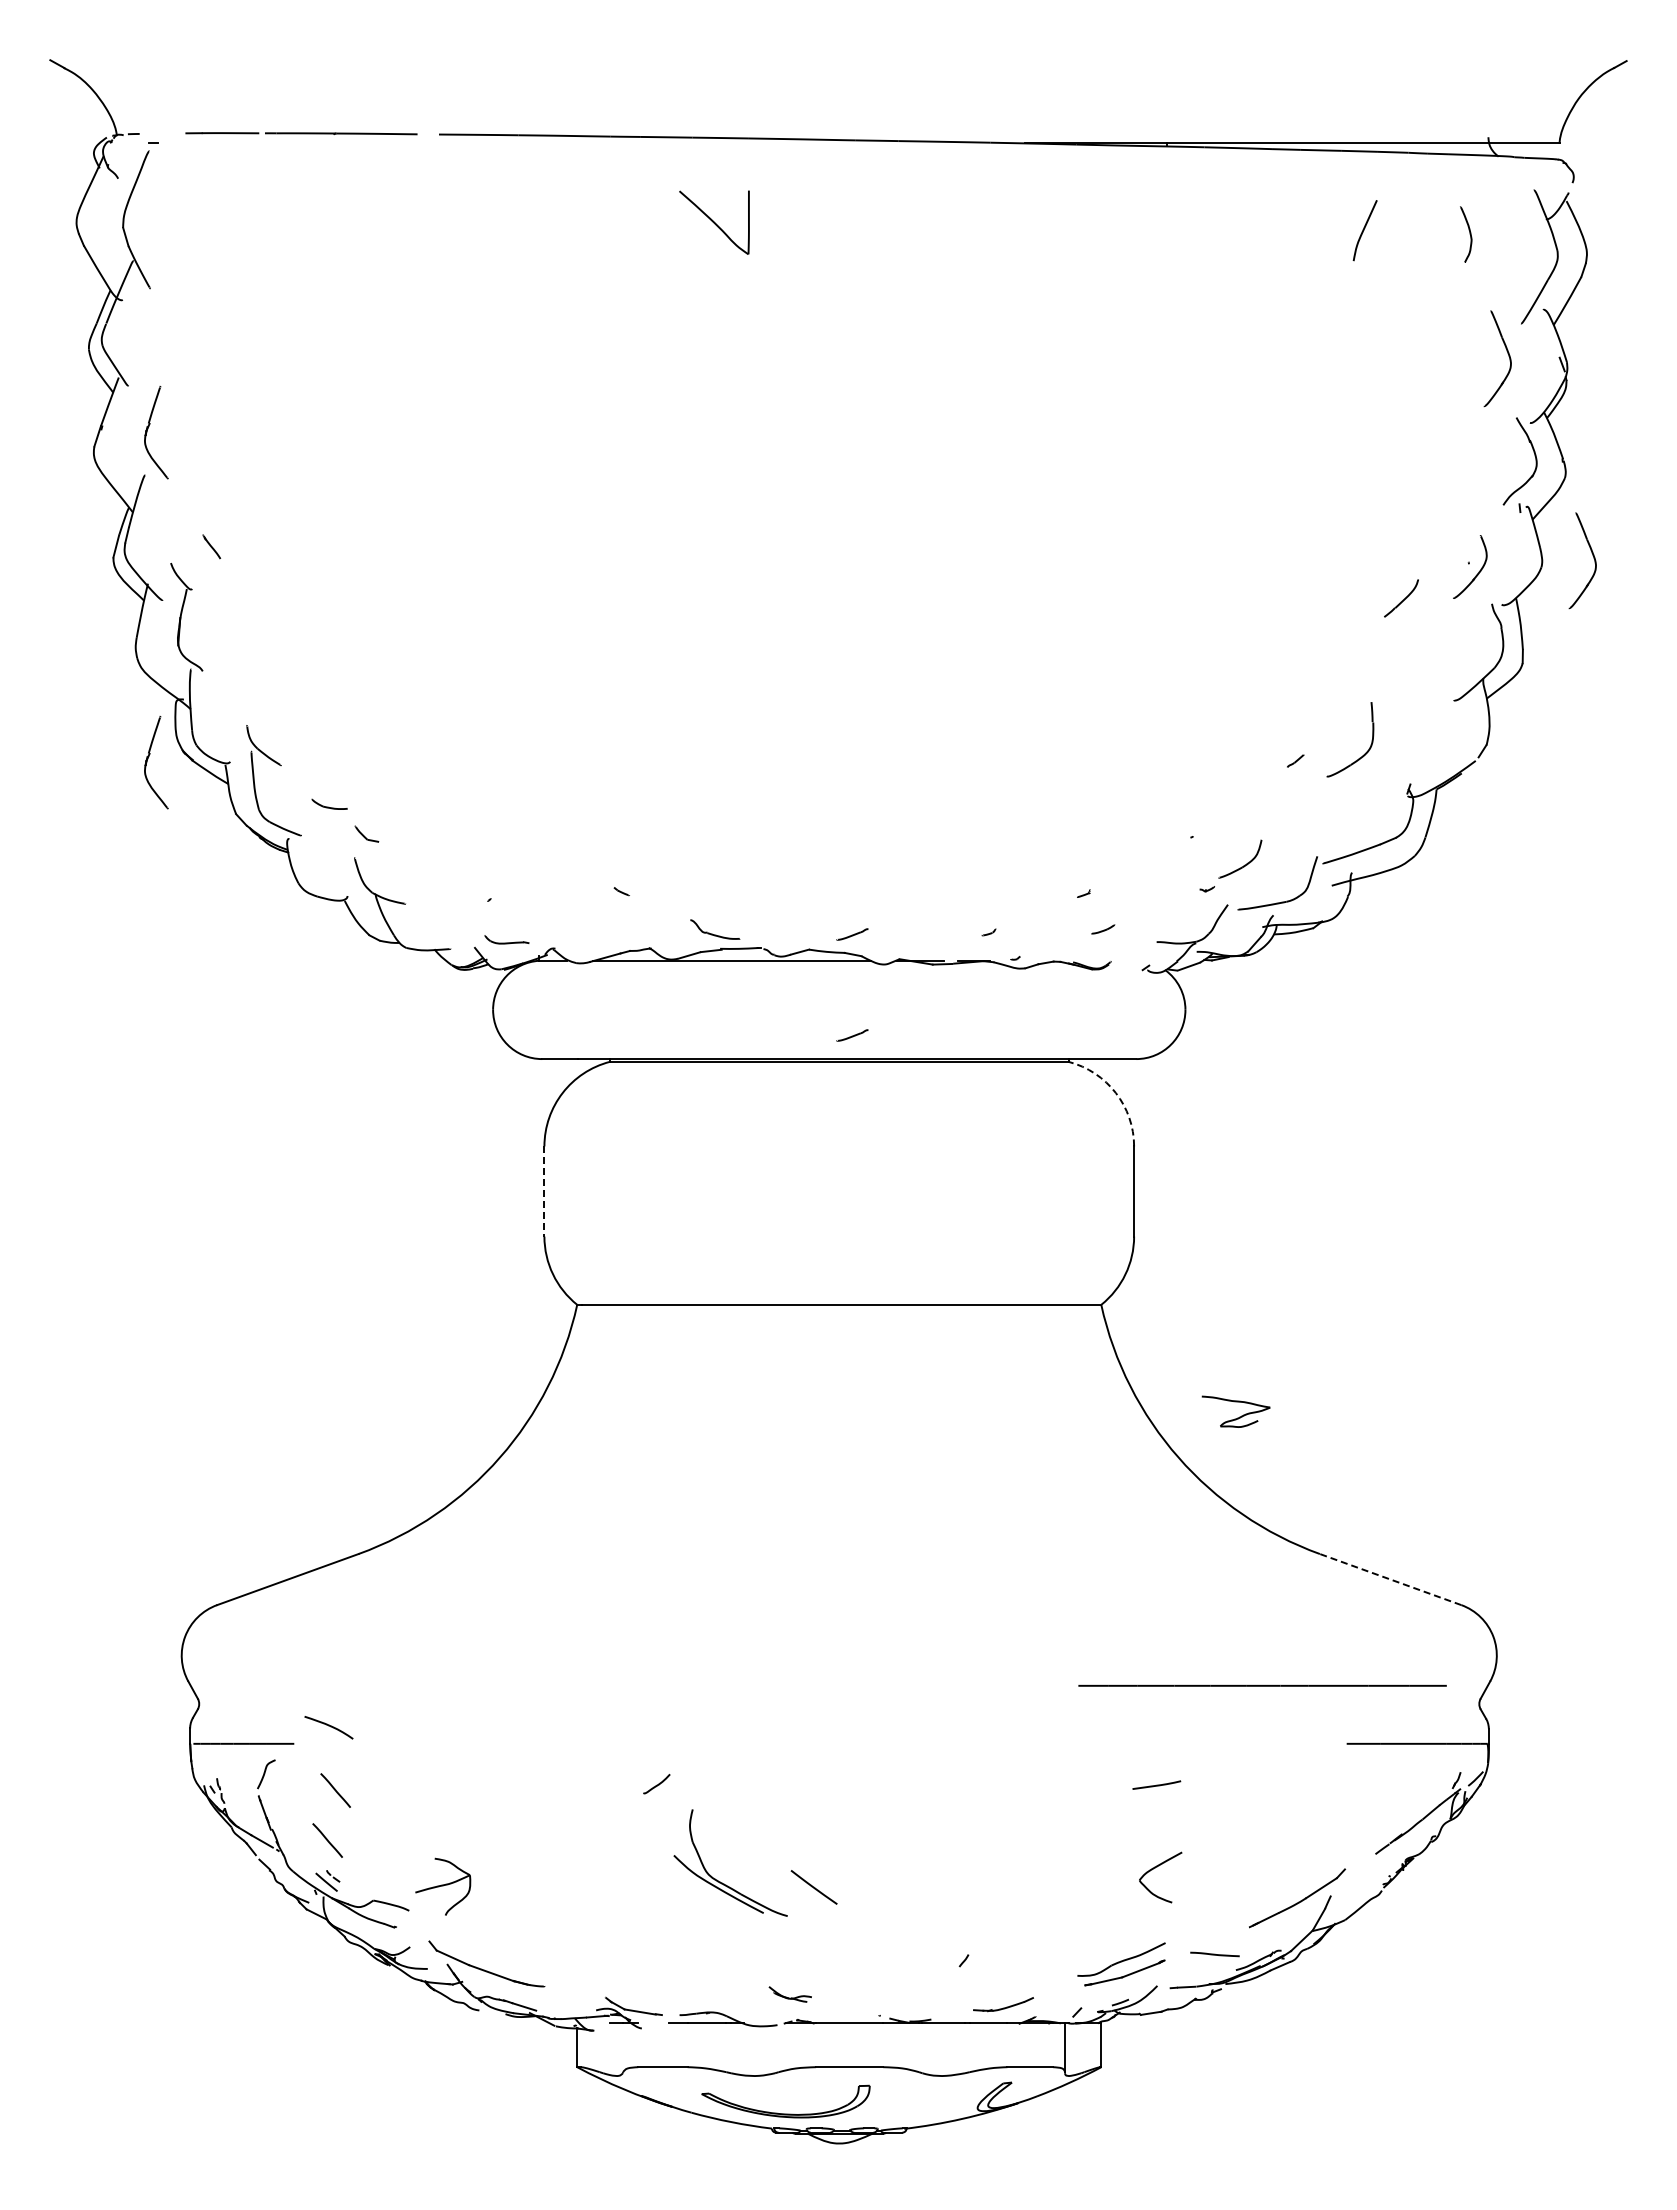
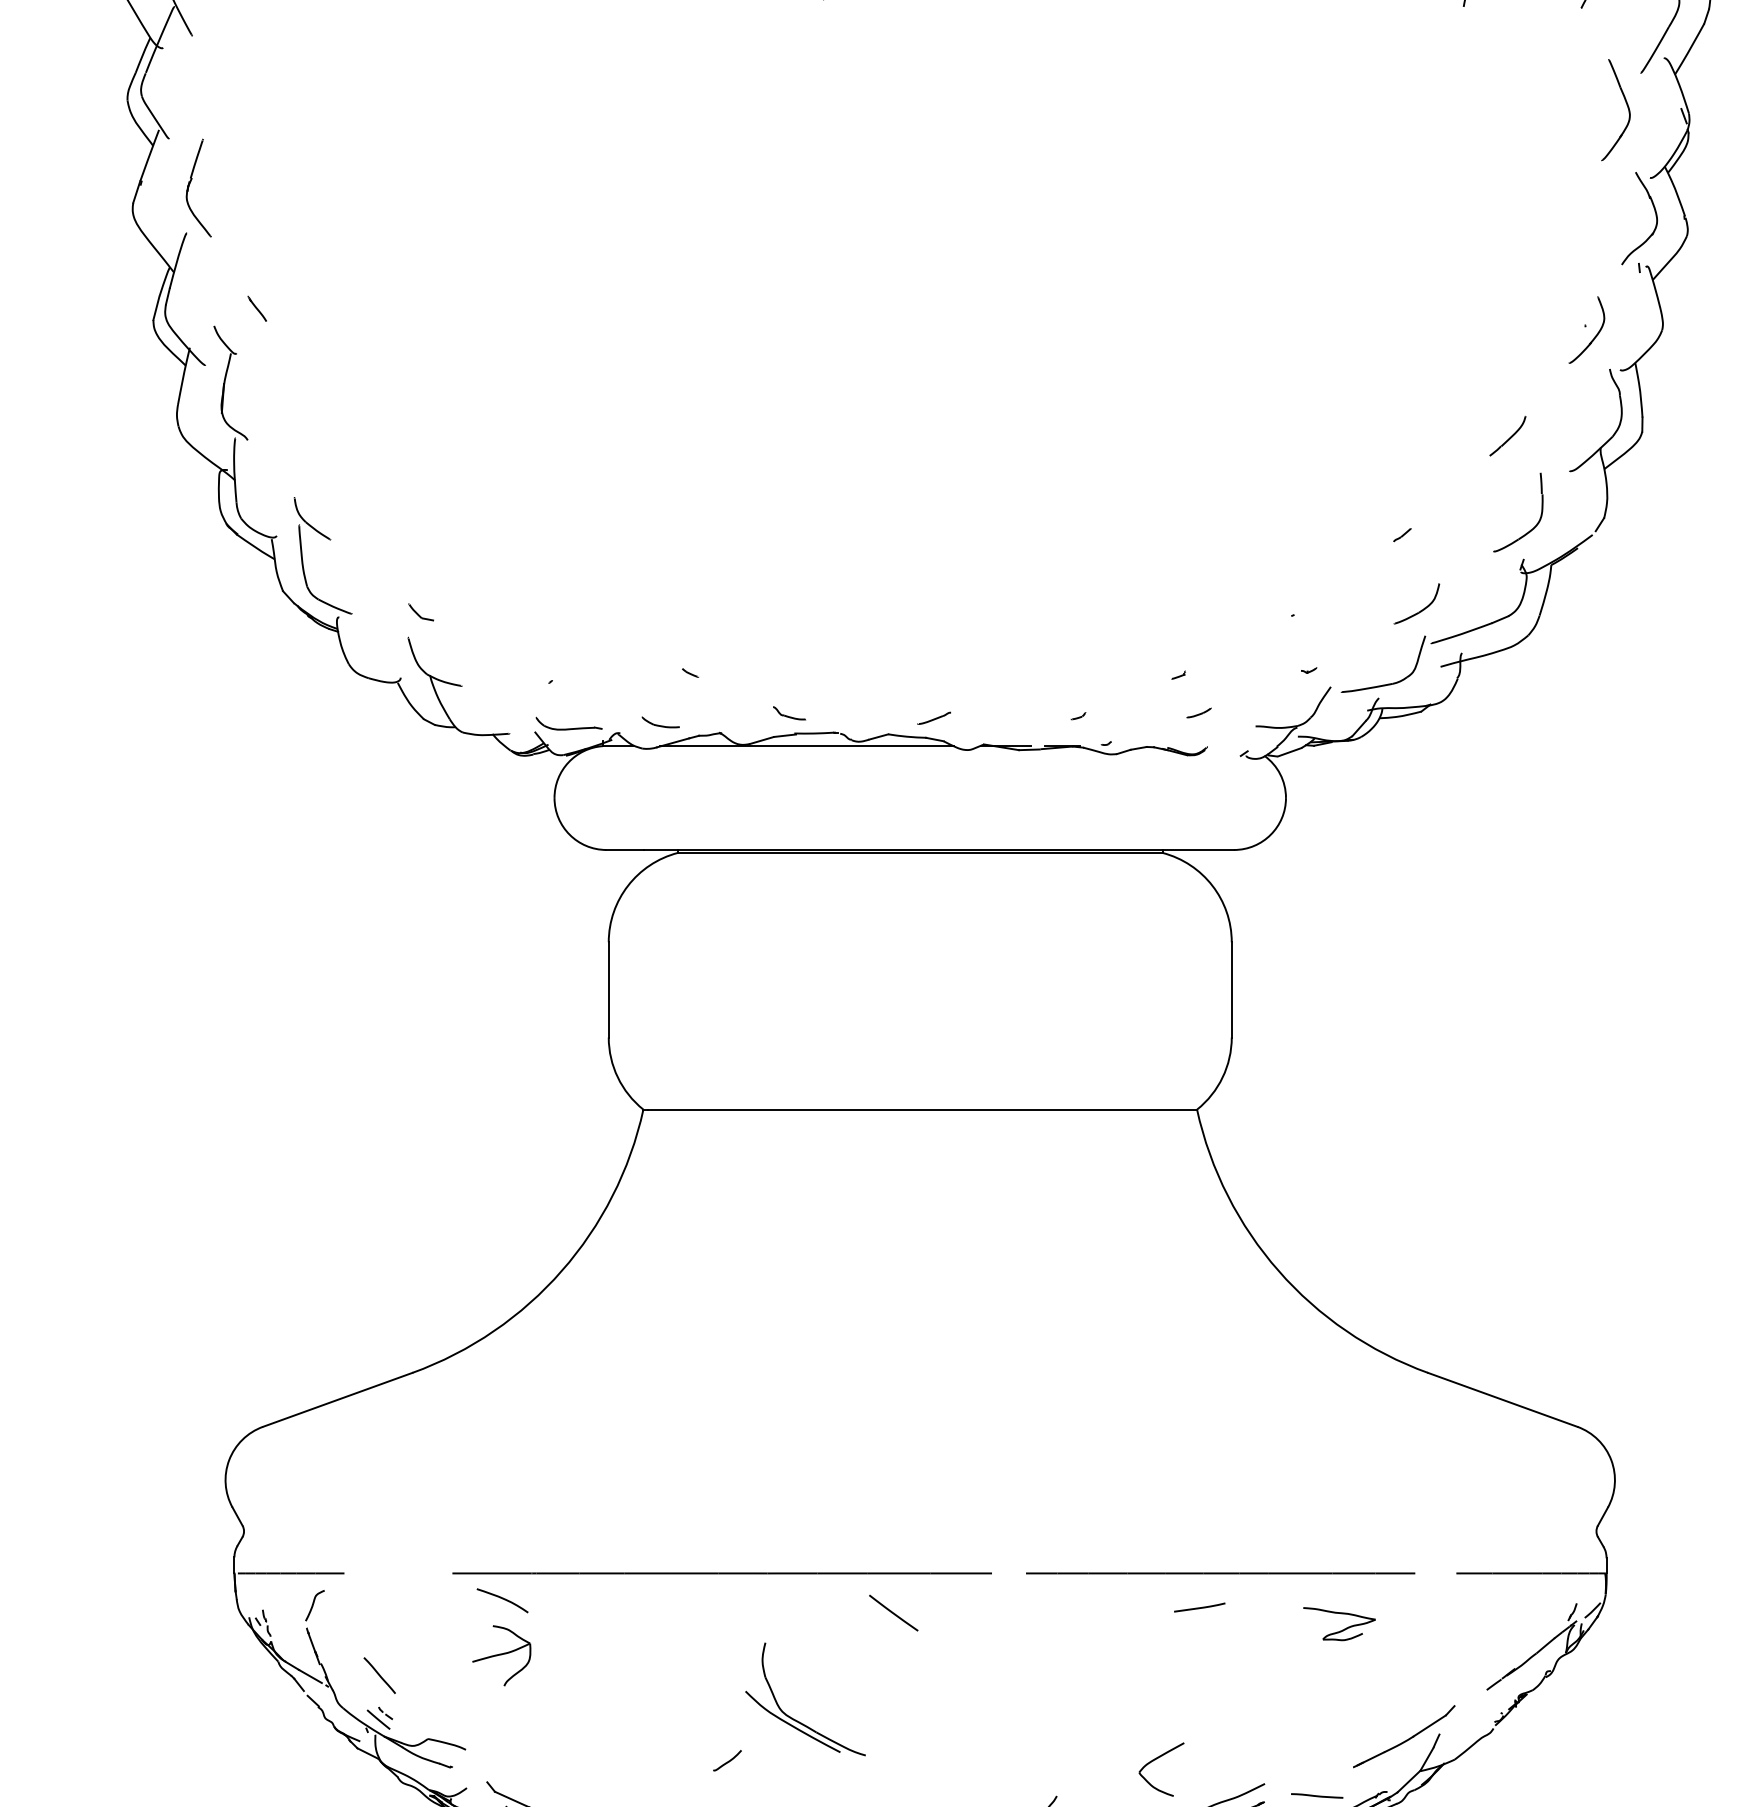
part: (1592, 555) -> (1716, 317), removed
part: (1401, 598) -> (1507, 436), moved
part: (1364, 753) -> (1533, 527), moved
part: (148, 759) -> (190, 533), removed
part: (329, 803) -> (660, 721), moved
part: (1244, 864) -> (1421, 609), moved
part: (715, 929) -> (789, 713), size x0.62
part: (506, 939) -> (568, 723), size x1.43
line: (852, 1035) -> (934, 825), removed
arc: (1115, 1092) -> (1212, 885), dashed -> solid
line: (544, 1192) -> (608, 990), dashed -> solid
part: (1237, 1417) -> (1340, 1630), moved
line: (1390, 1579) -> (1502, 1399), dashed -> solid
line: (1262, 1685) -> (1220, 1573), moved
curve: (328, 1726) -> (502, 1599), moved
line: (651, 1743) -> (721, 1573), added
curve: (656, 1784) -> (727, 1761), moved
line: (1156, 1784) -> (1199, 1606), moved
line: (335, 1790) -> (388, 1622), removed
part: (1155, 1868) -> (1156, 1760), moved
part: (443, 1886) -> (502, 1655), moved
line: (813, 1887) -> (893, 1613), moved

